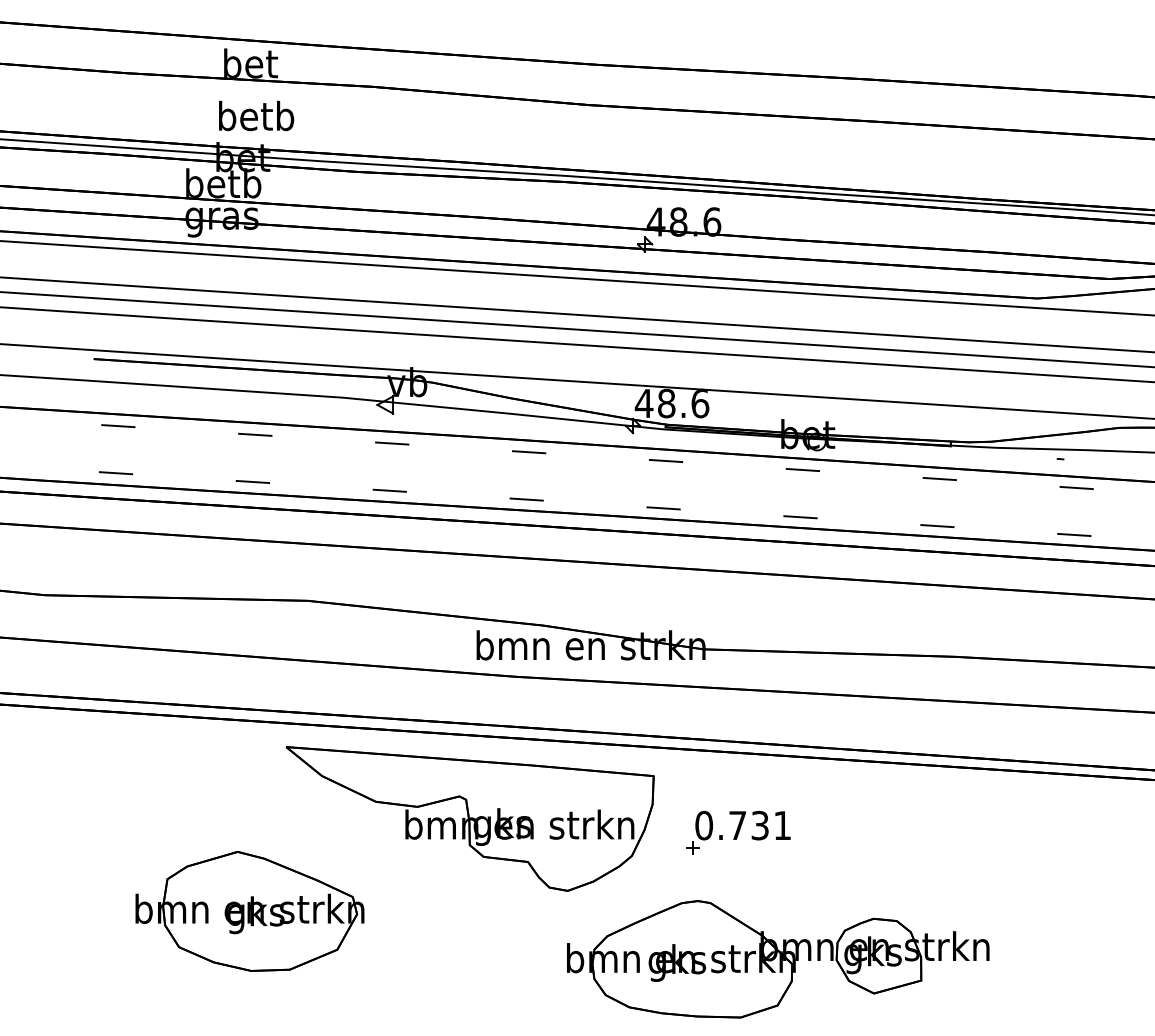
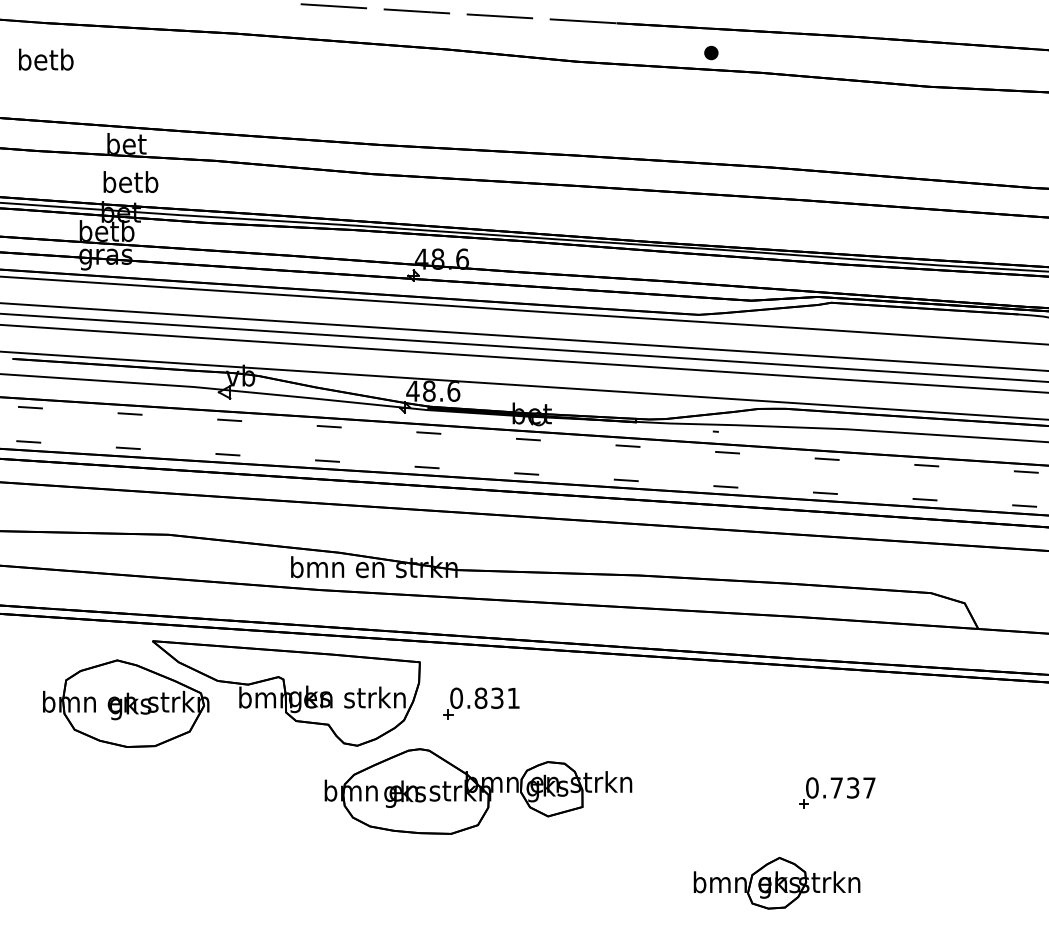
text: (737, 824) -> (480, 697), 0.731 -> 0.831
part: (250, 911) -> (126, 703), moved
part: (778, 959) -> (478, 791), moved

